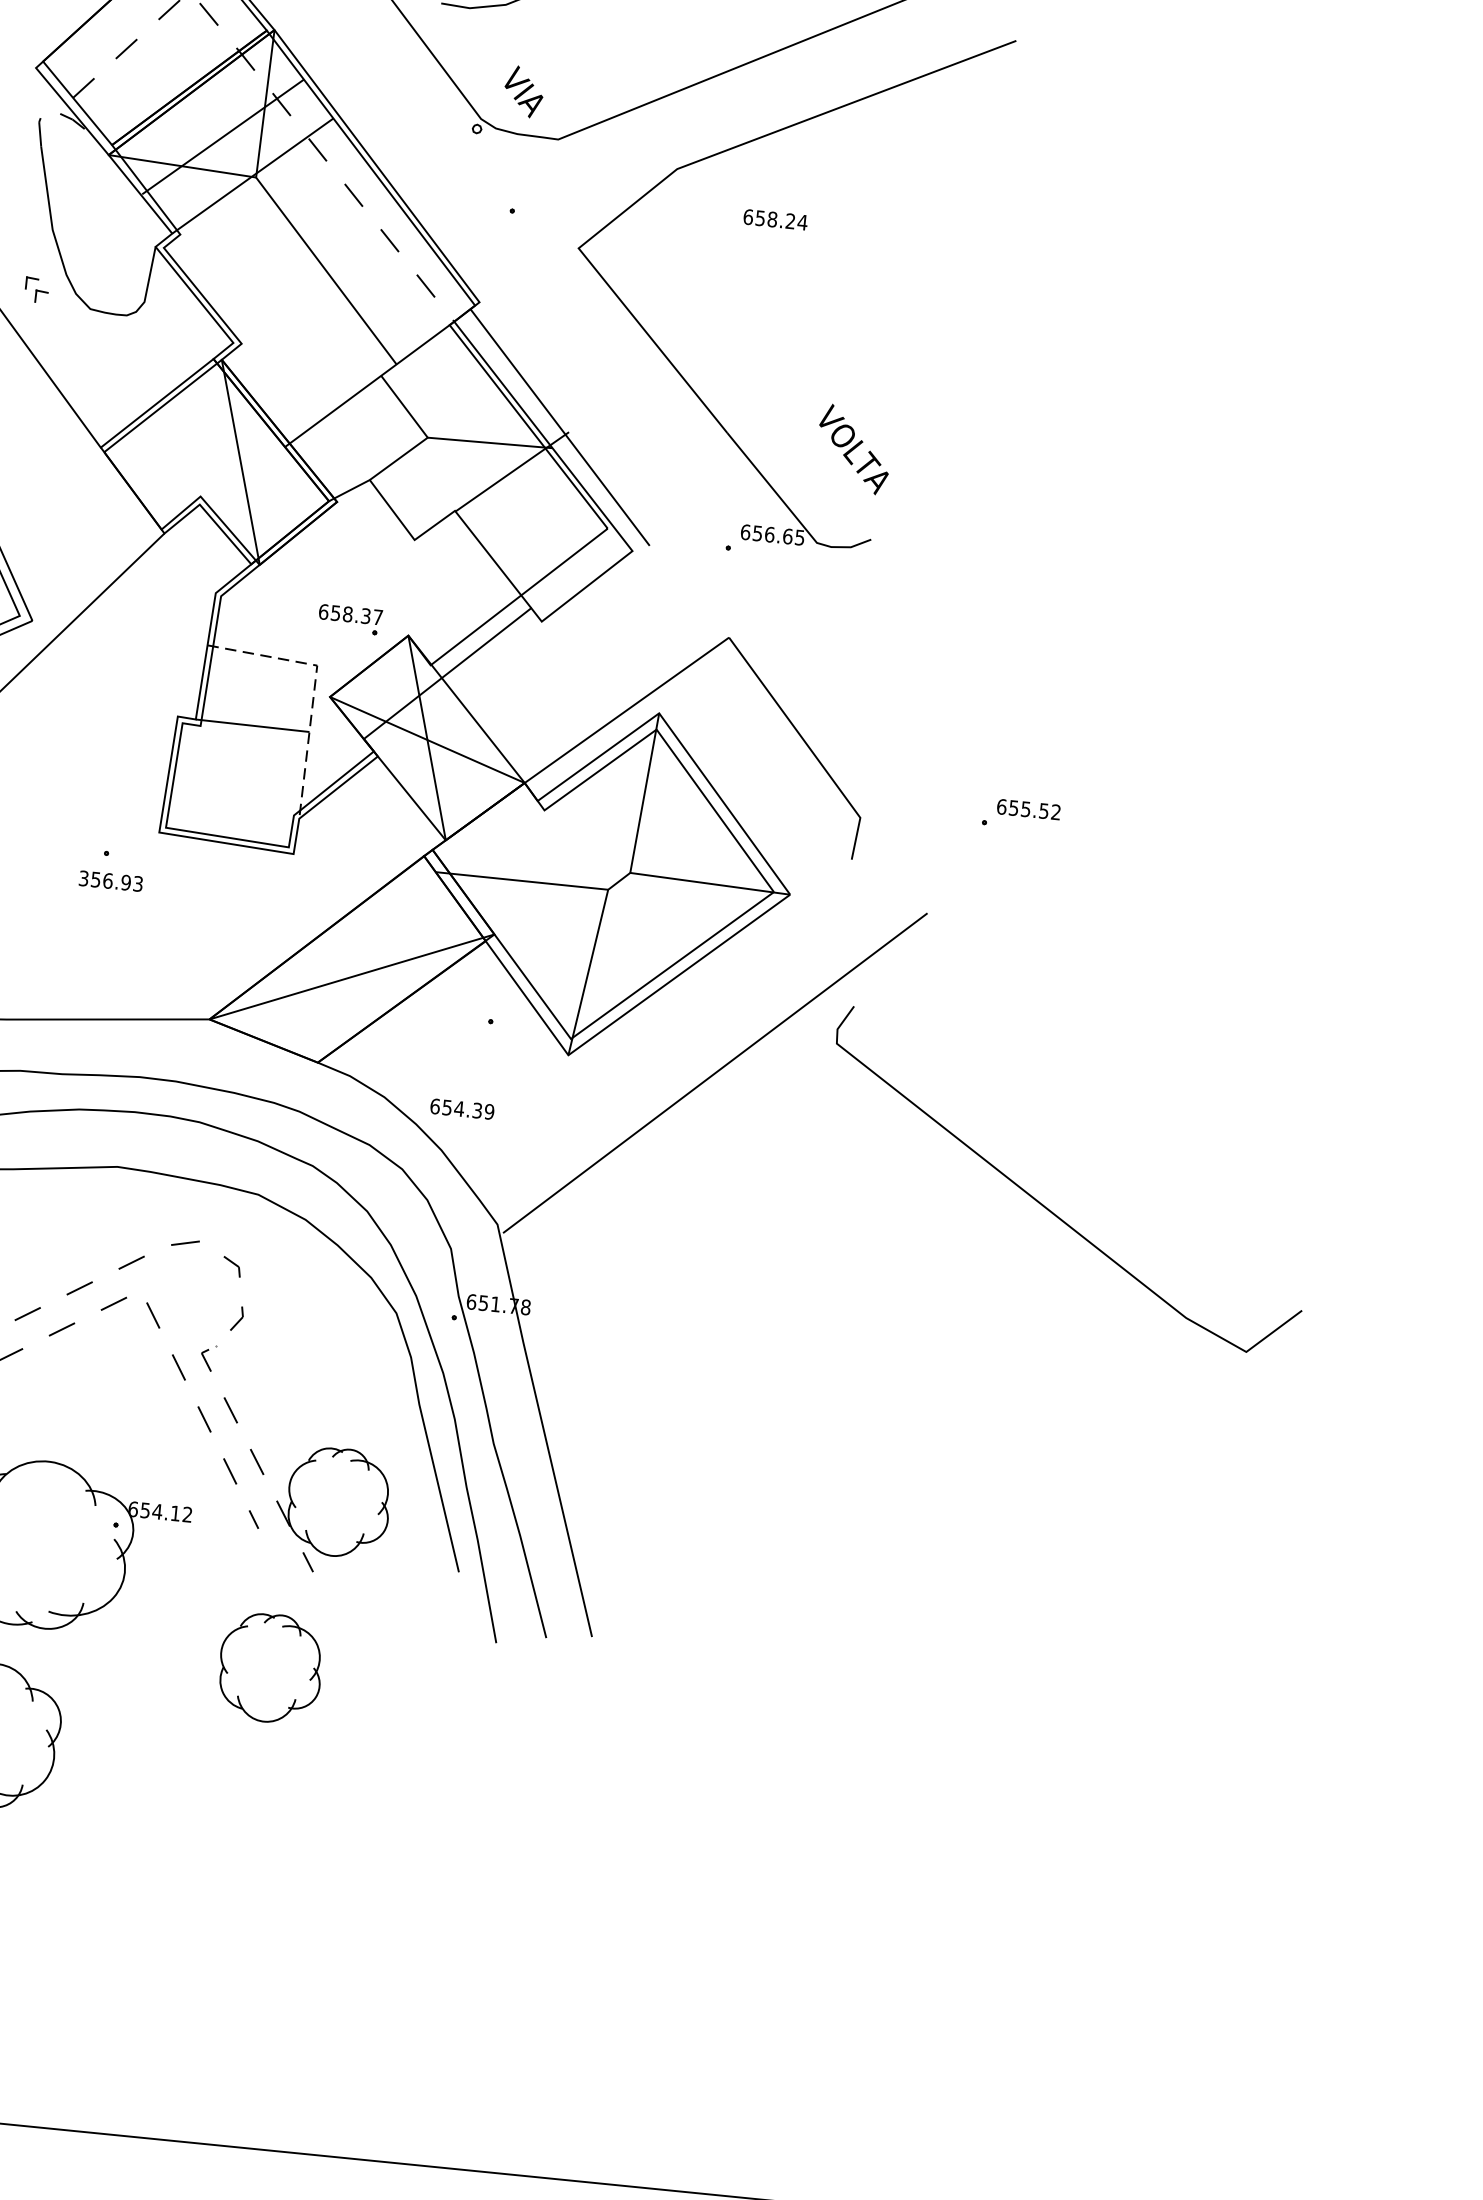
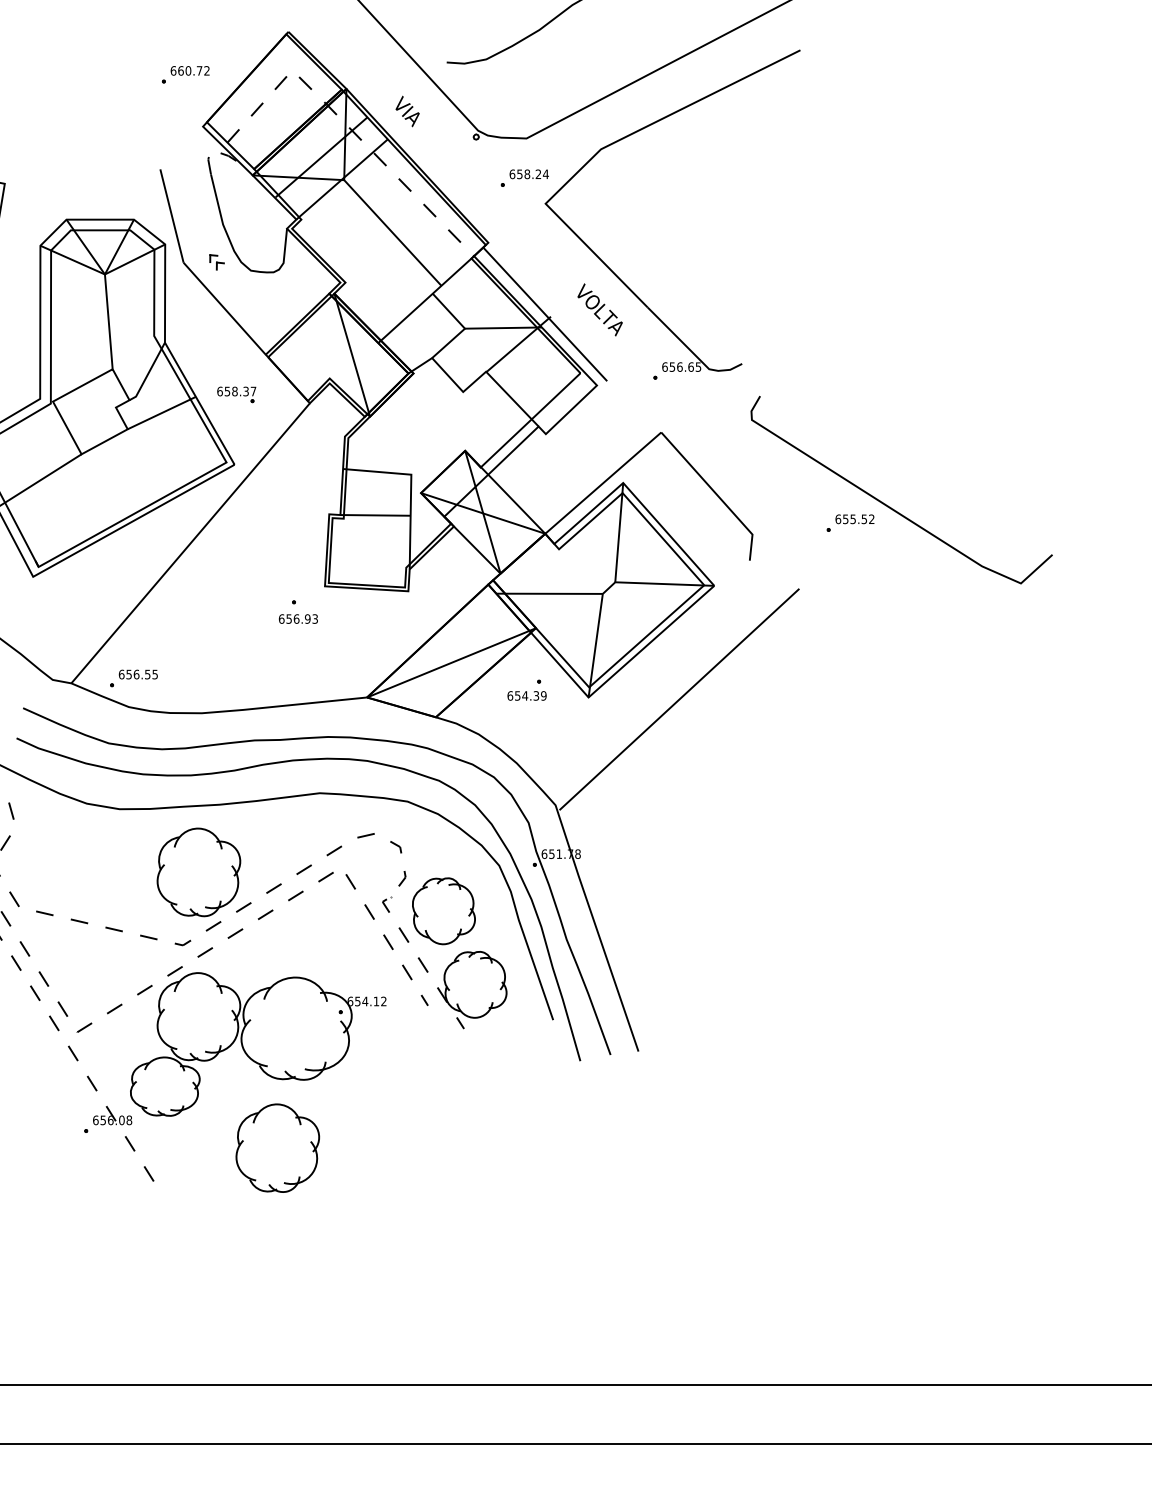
text: (523, 91) -> (407, 111), moved
text: (774, 219) -> (528, 174), moved
text: (852, 448) -> (599, 309), moved
part: (349, 619) -> (236, 394), moved
line: (315, 686) -> (411, 487), dashed -> solid
text: (83, 877) -> (281, 618), 356.93 -> 656.93
text: (461, 1108) -> (526, 695), moved
curve: (1051, 1209) -> (893, 508), moved
part: (269, 1668) -> (443, 911), moved

